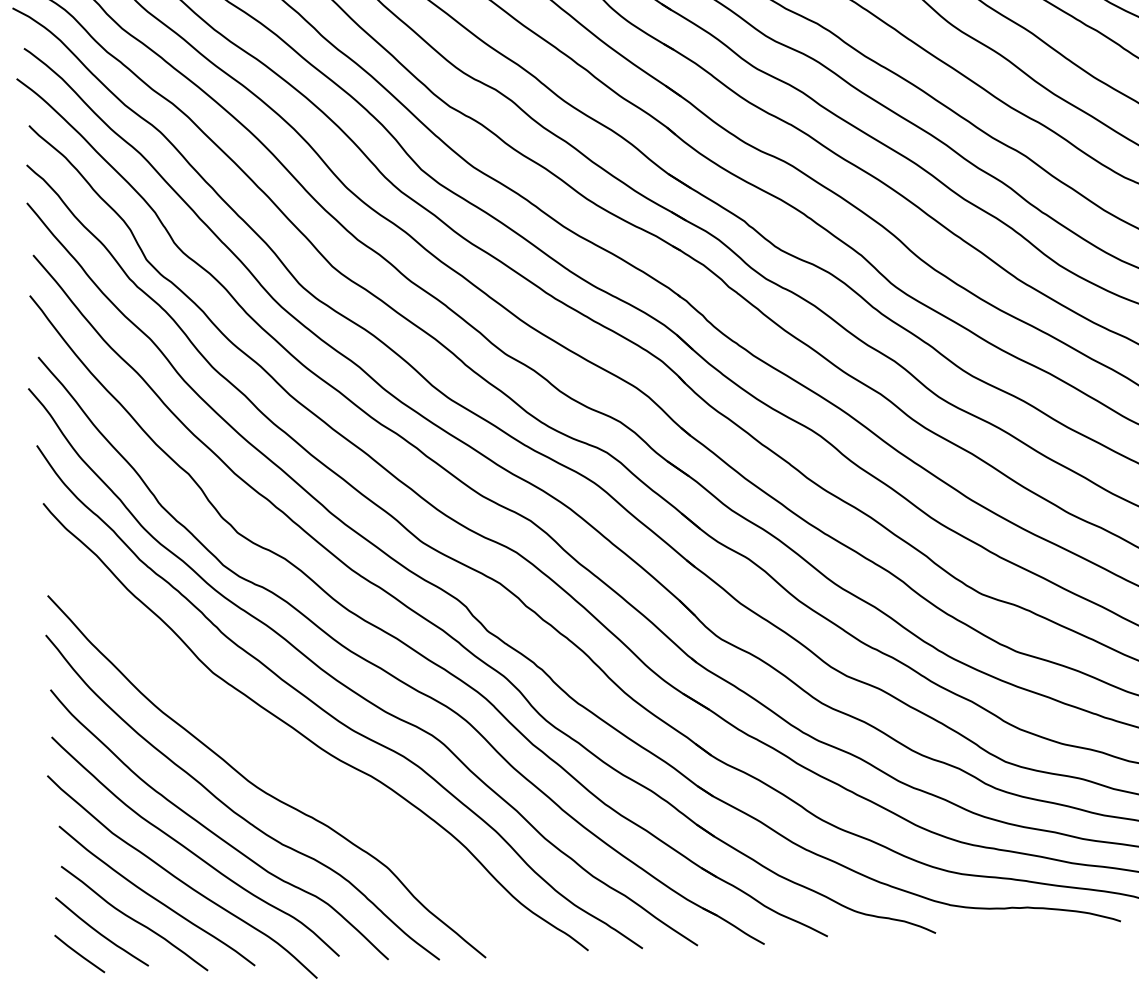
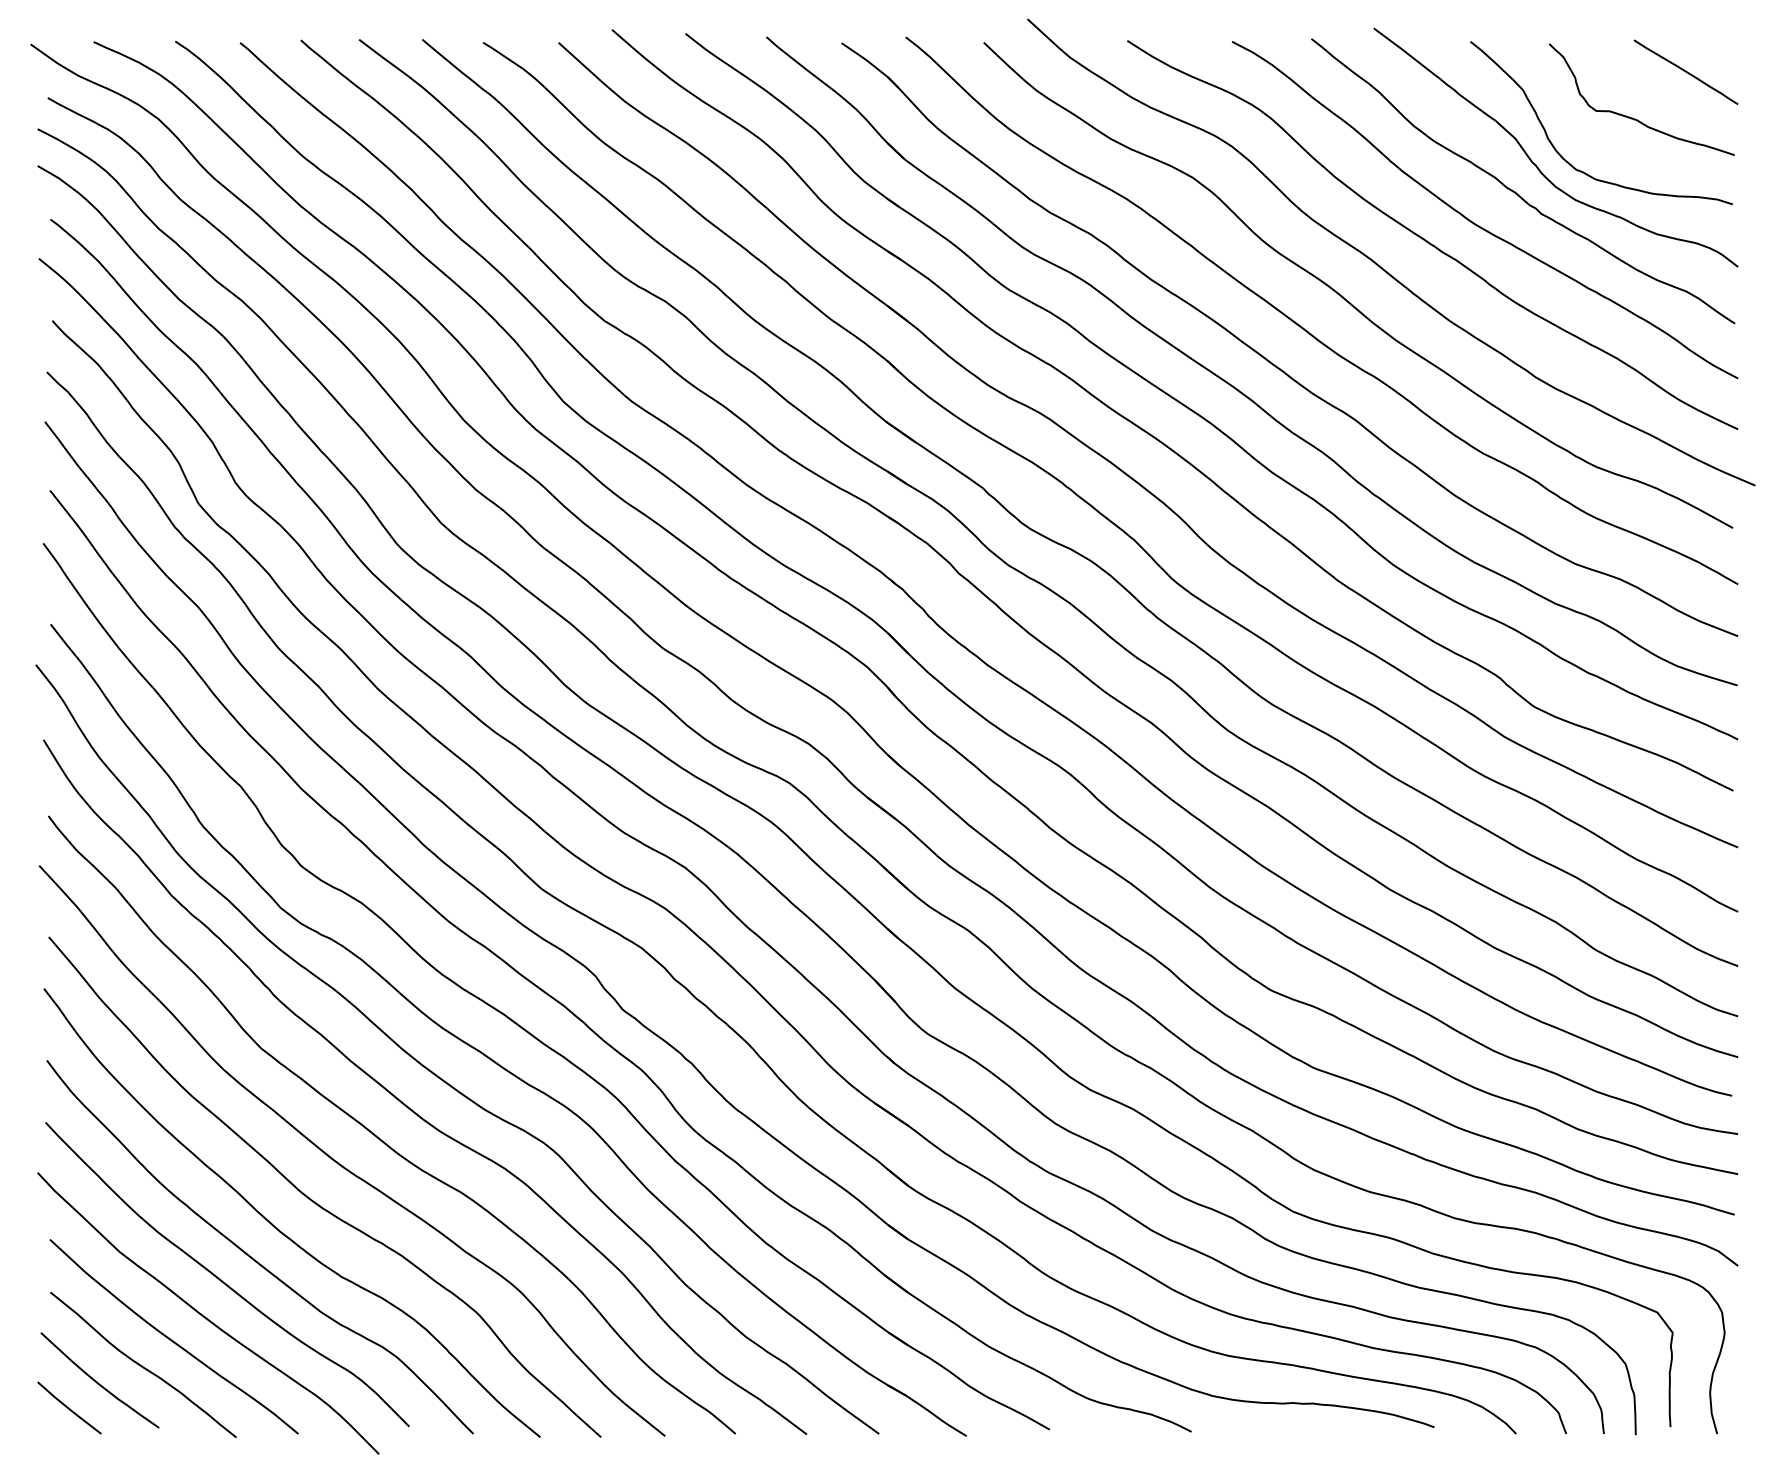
curve: (277, 758) -> (340, 1163), added

